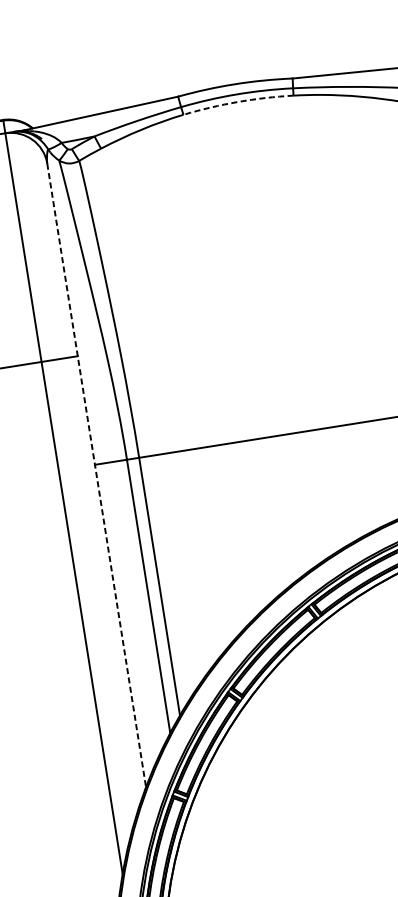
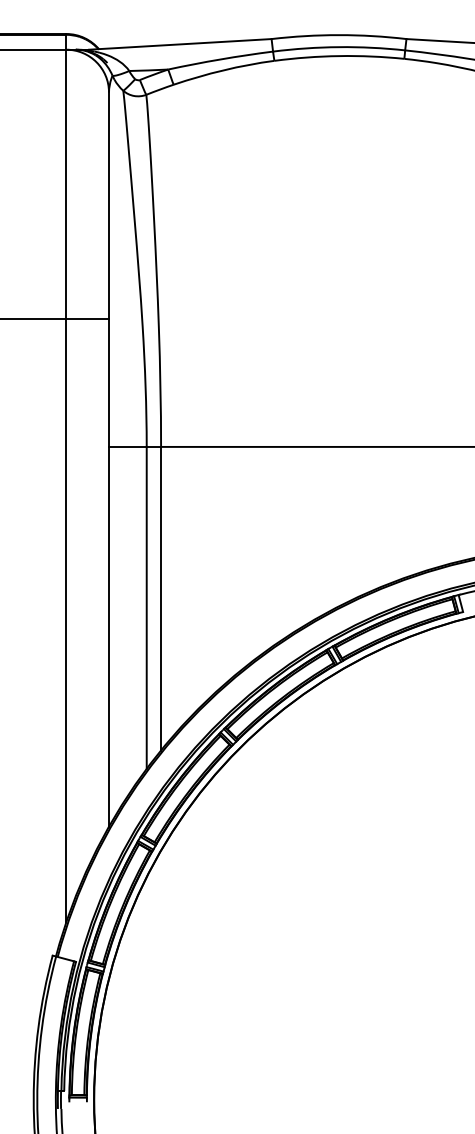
arc: (238, 102) -> (339, 56), dashed -> solid
line: (97, 476) -> (109, 460), dashed -> solid

